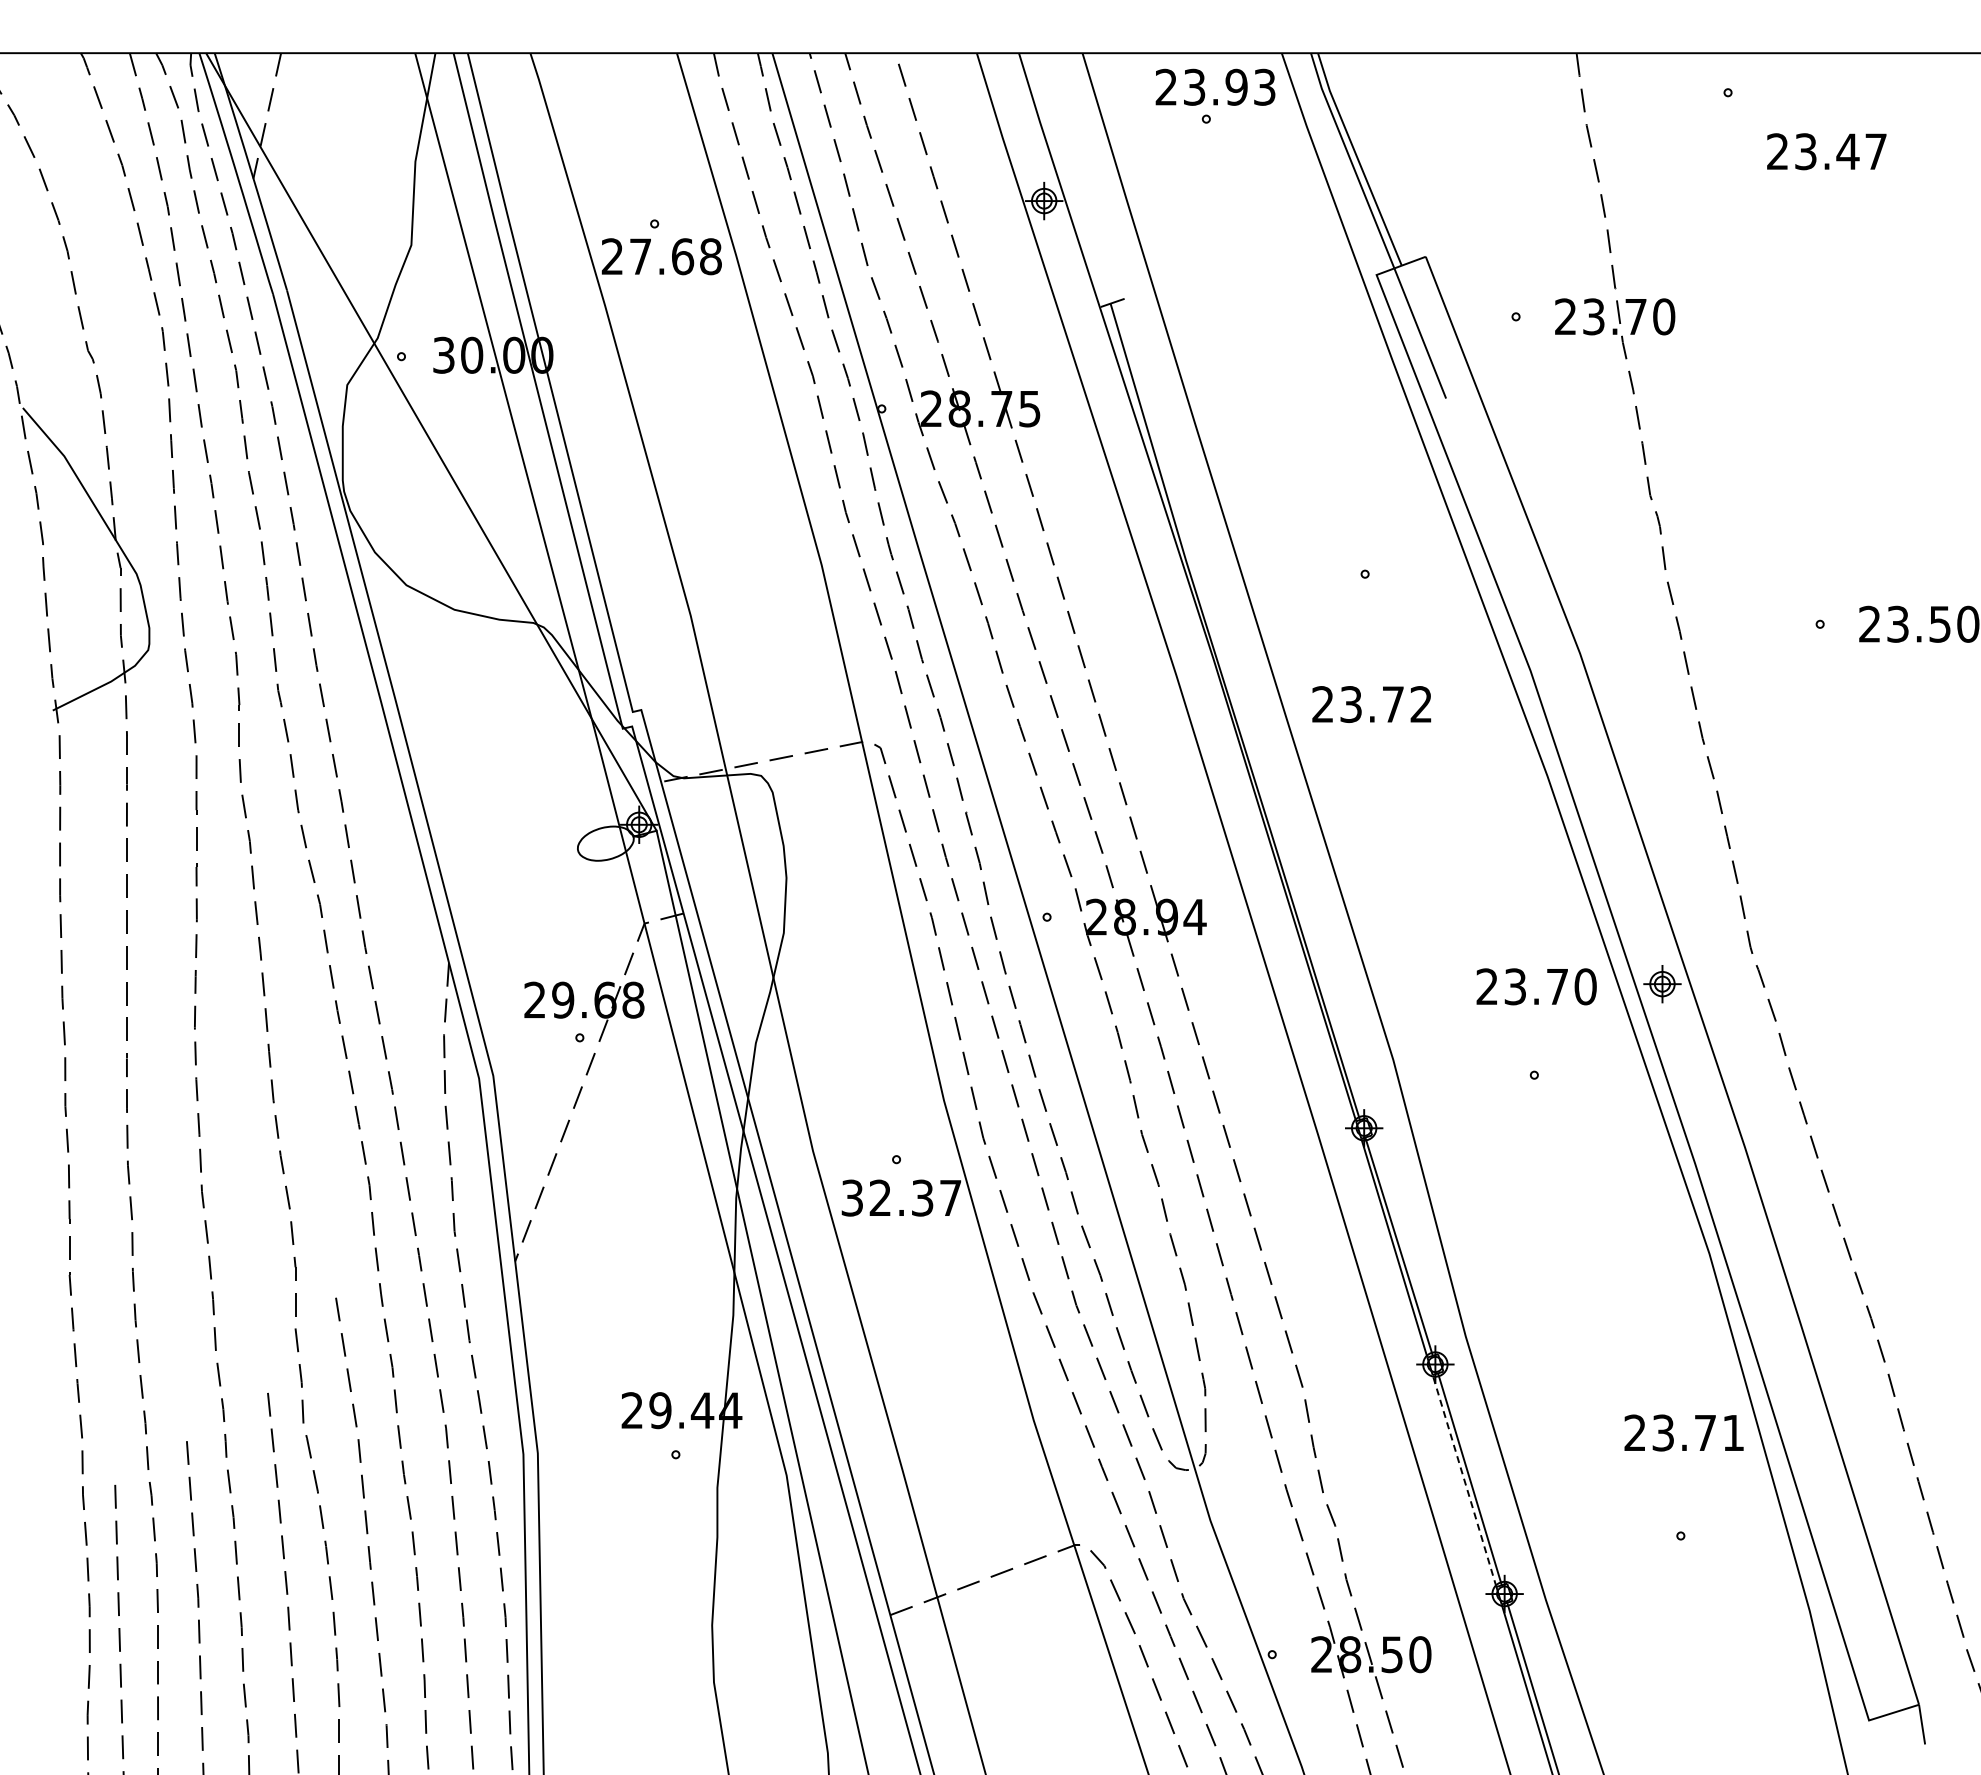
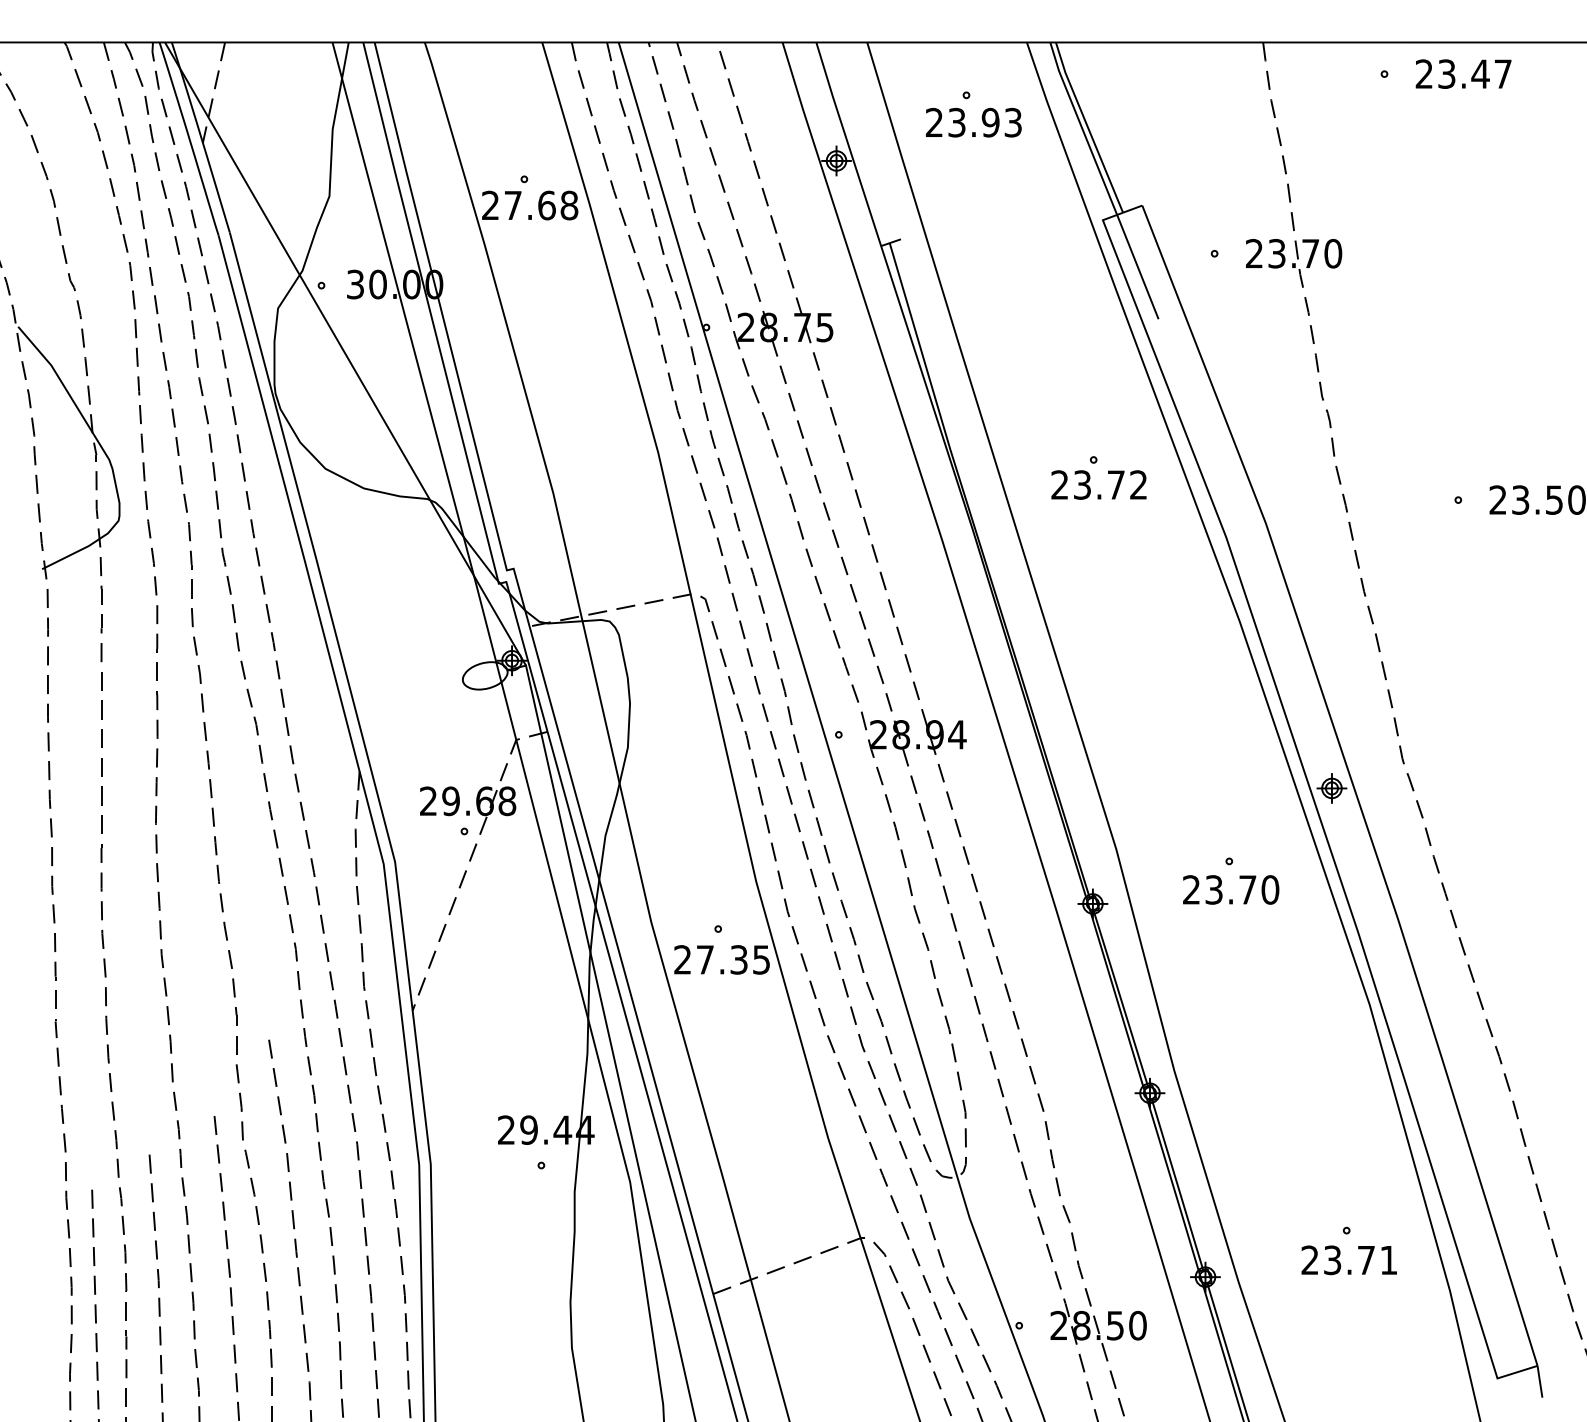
text: (1215, 86) -> (973, 122), moved
text: (1826, 151) -> (1463, 73), moved
text: (1371, 704) -> (1098, 485), moved
text: (1536, 986) -> (1231, 889), moved
text: (901, 1197) -> (722, 959), 32.37 -> 27.35
text: (1683, 1432) -> (1348, 1259), moved
line: (1464, 1481) -> (1173, 1186), dashed -> solid

